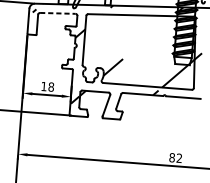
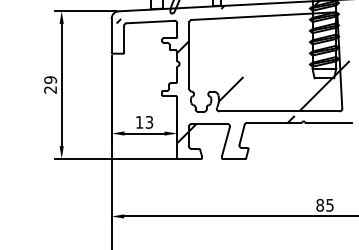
line: (58, 13) -> (151, 22), dashed -> solid
text: (51, 87) -> (149, 122), 18 -> 13
text: (179, 157) -> (329, 204), 82 -> 85

